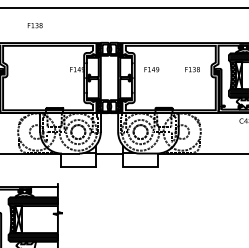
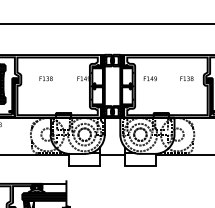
text: (34, 25) -> (45, 78), moved

